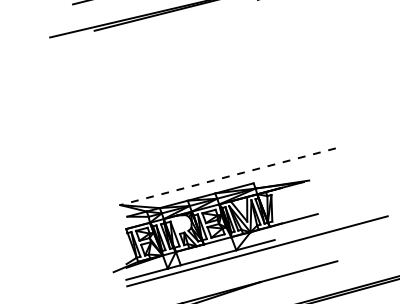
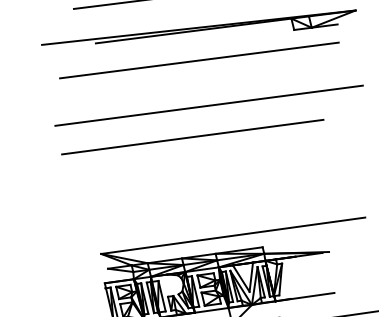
line: (182, 34) -> (199, 60), added
line: (194, 71) -> (208, 106), added
line: (184, 98) -> (192, 136), added
line: (227, 176) -> (232, 235), dashed -> solid

